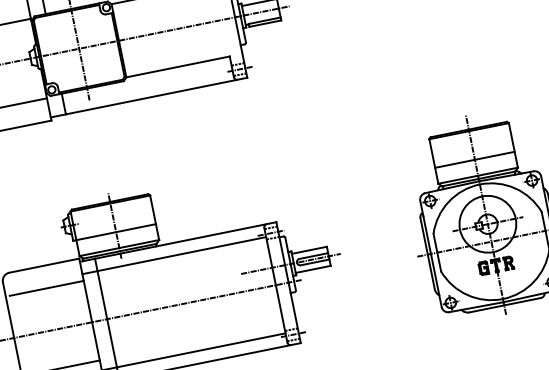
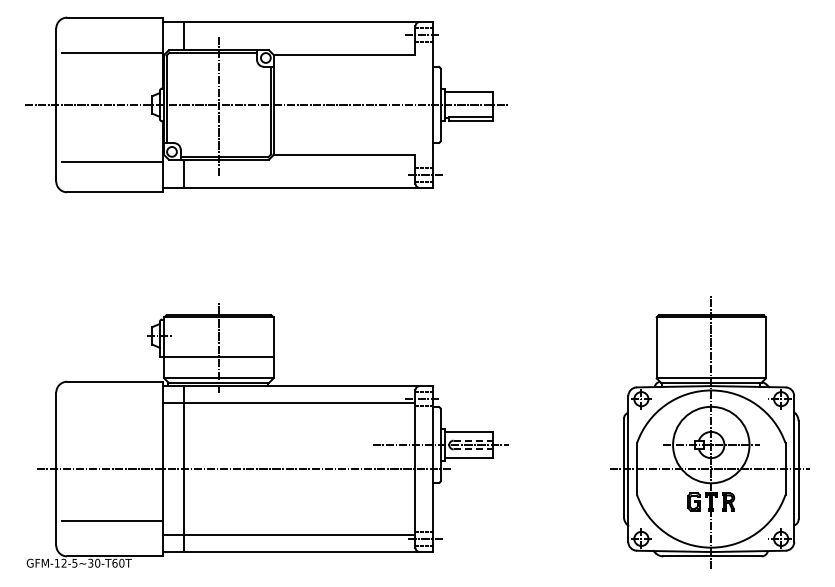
line: (474, 159) -> (710, 356), removed
line: (313, 255) -> (473, 440), solid -> dashed
line: (315, 262) -> (473, 449), solid -> dashed
line: (46, 288) -> (112, 412), removed

